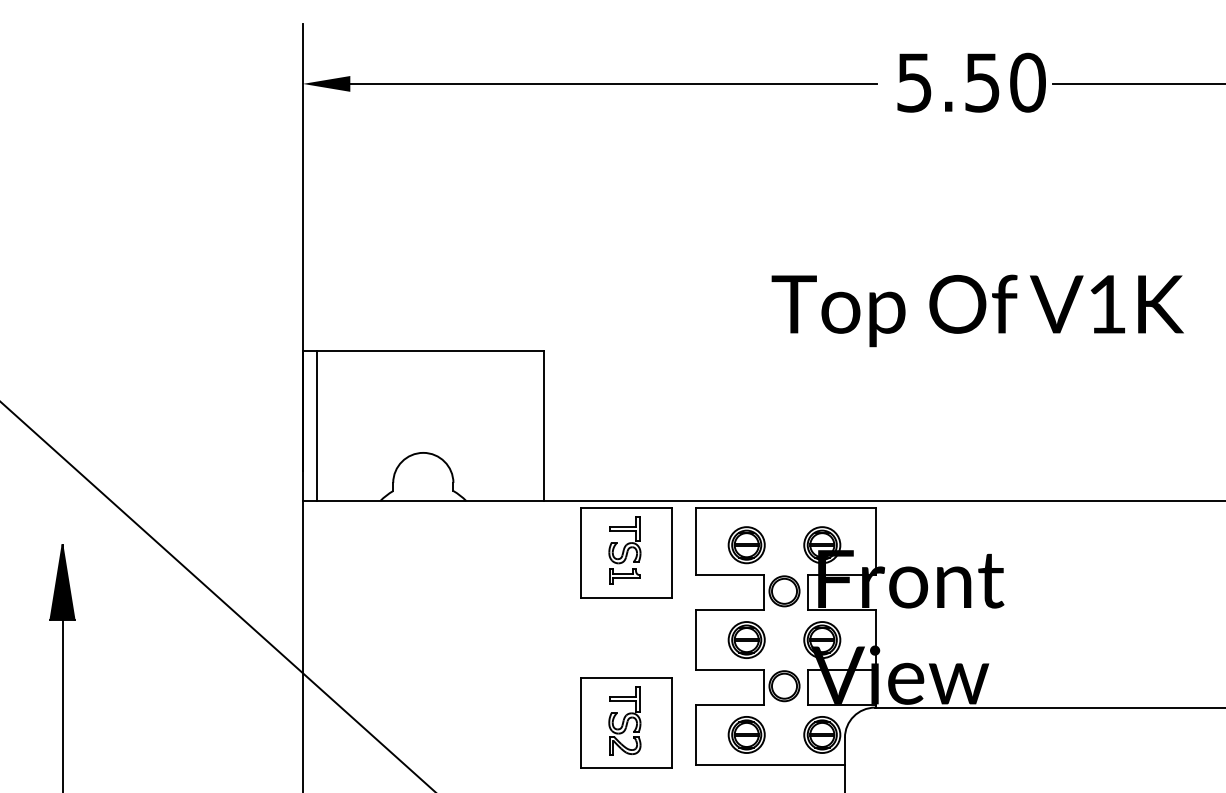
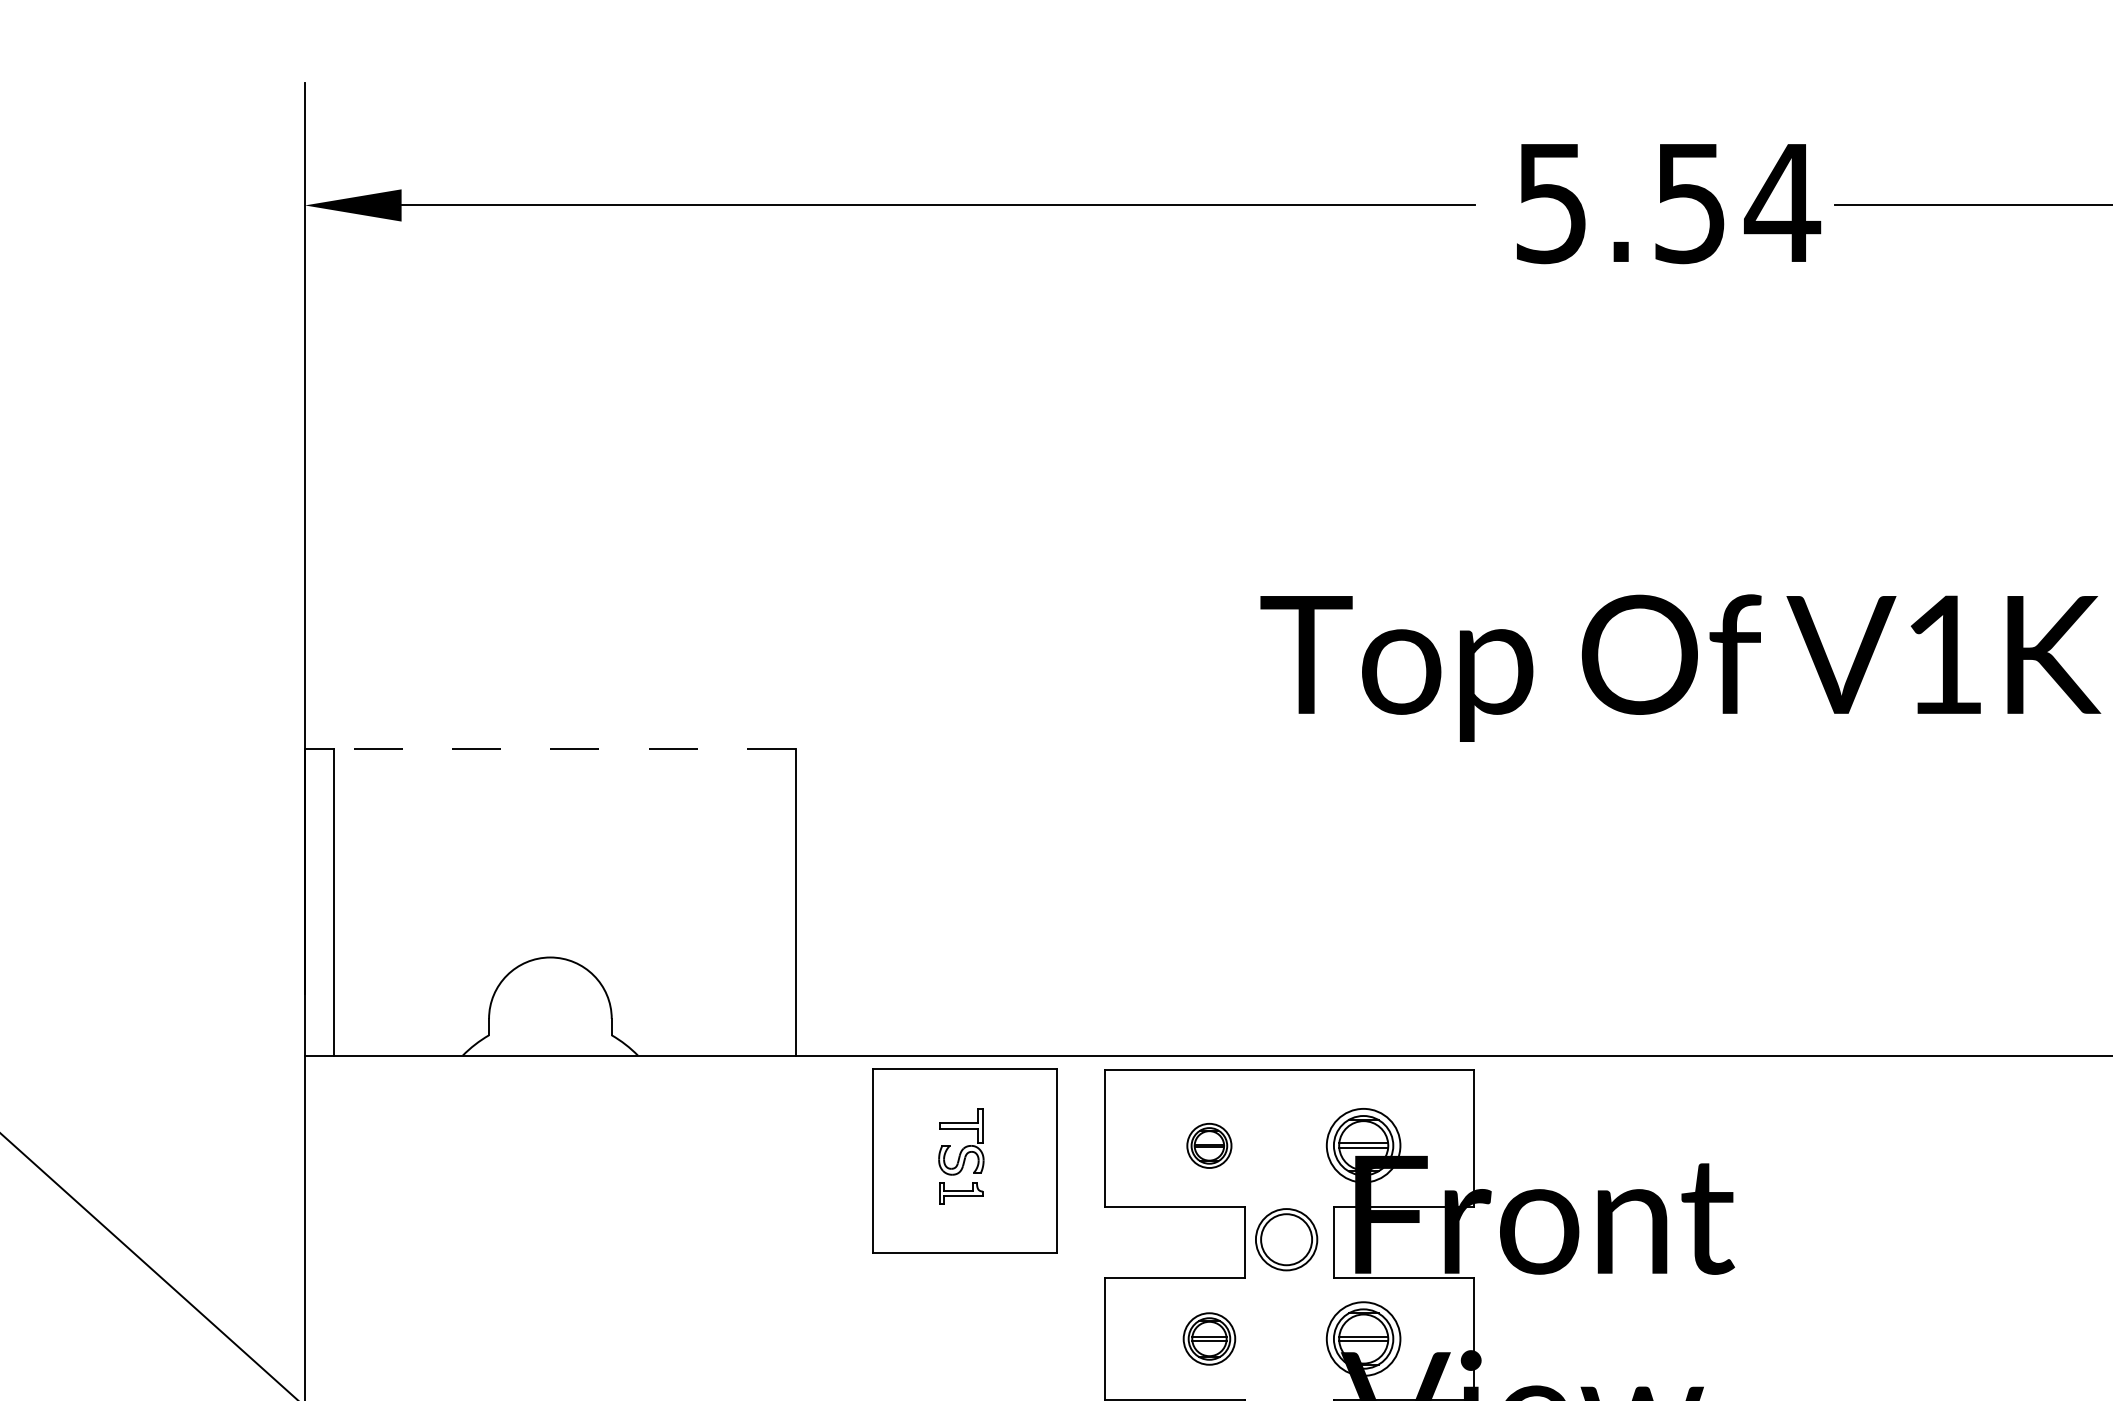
text: (1027, 82) -> (1781, 202), 5.50 -> 5.54
line: (429, 350) -> (562, 748), solid -> dashed
part: (746, 545) -> (1209, 1146), size x0.6
part: (624, 550) -> (960, 1156), size x0.7
part: (746, 639) -> (1209, 1337), size x0.7

